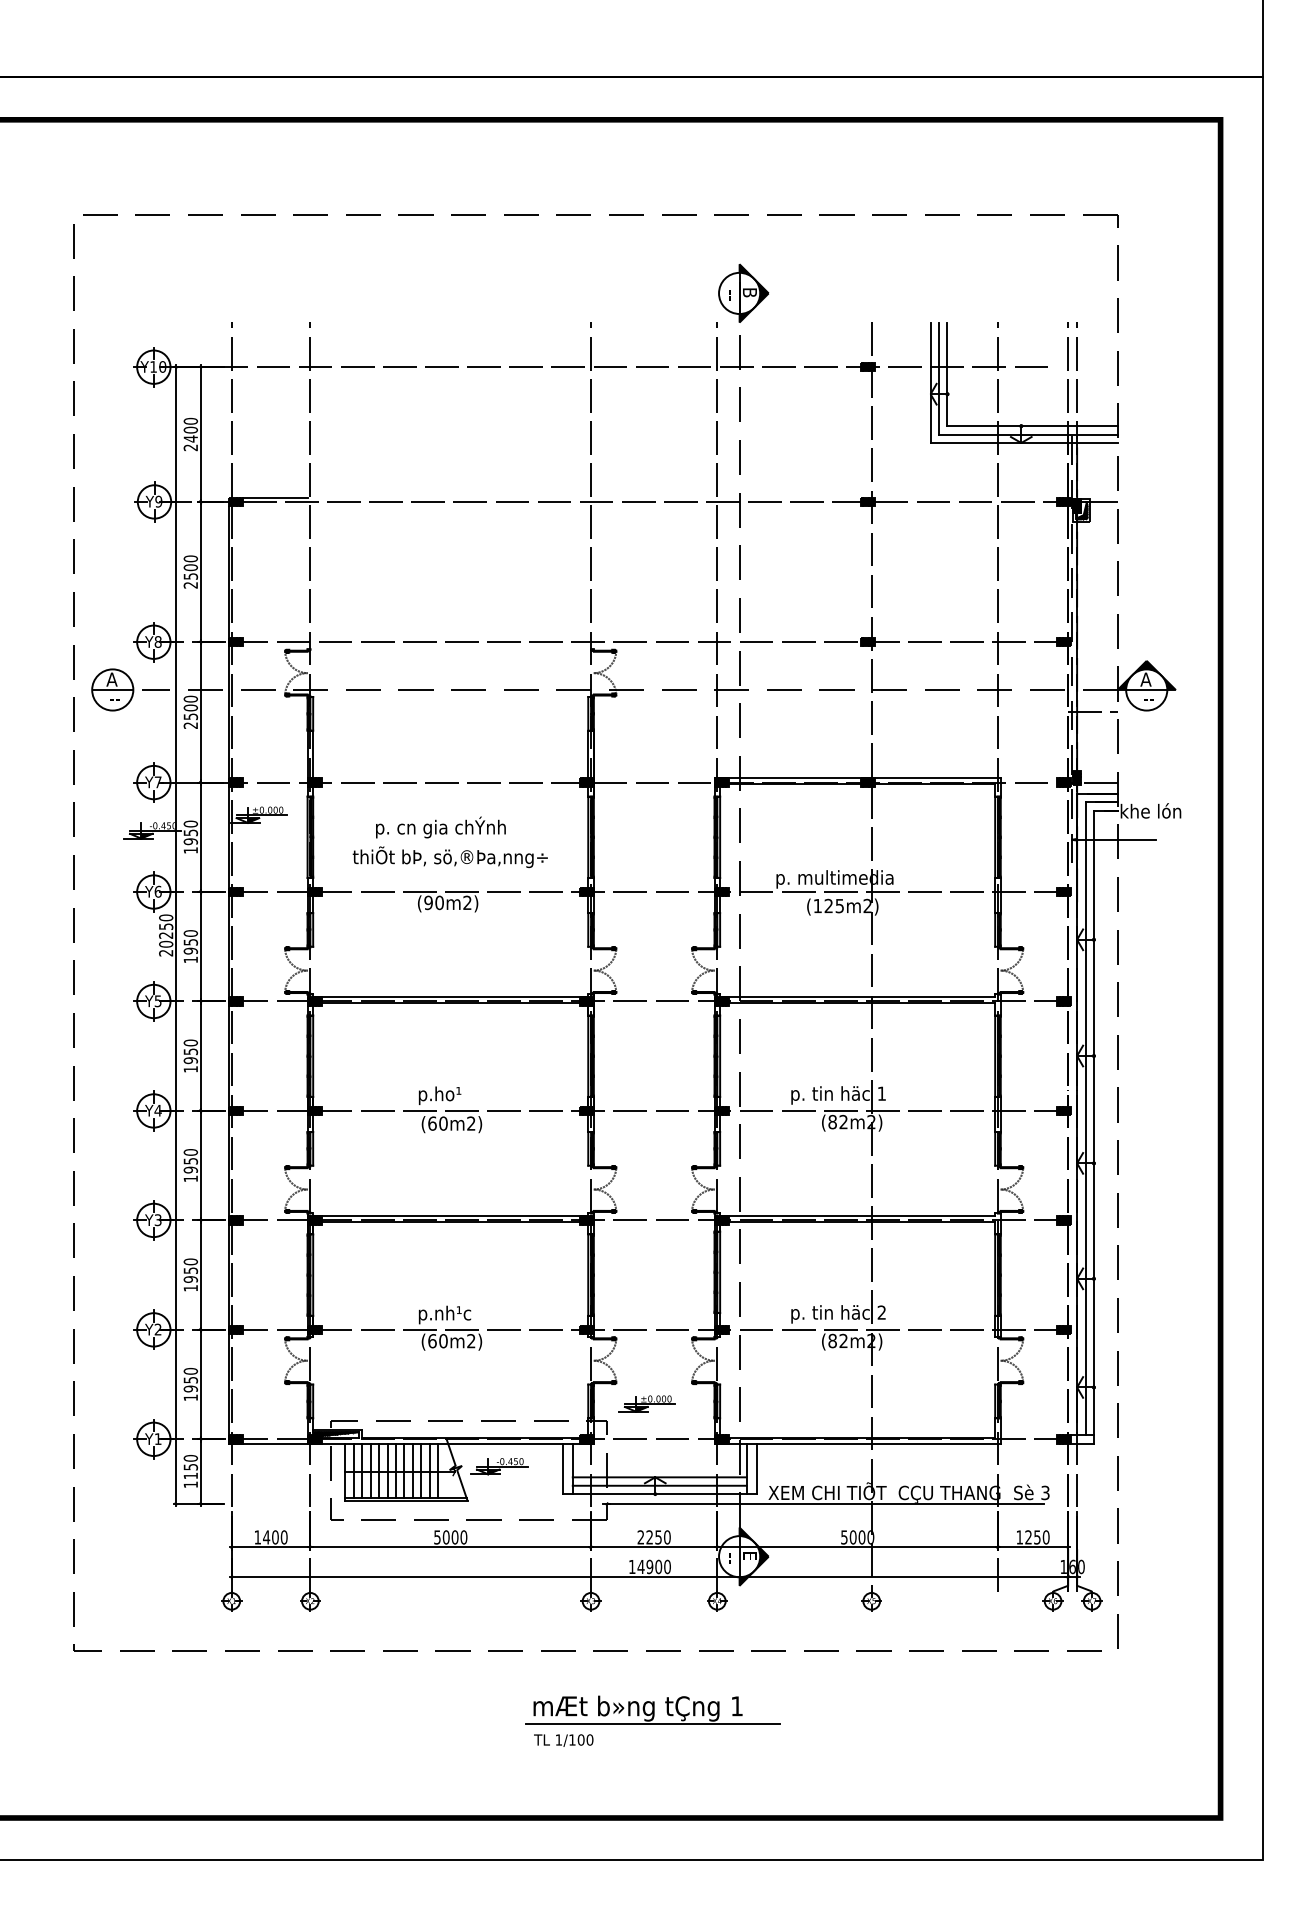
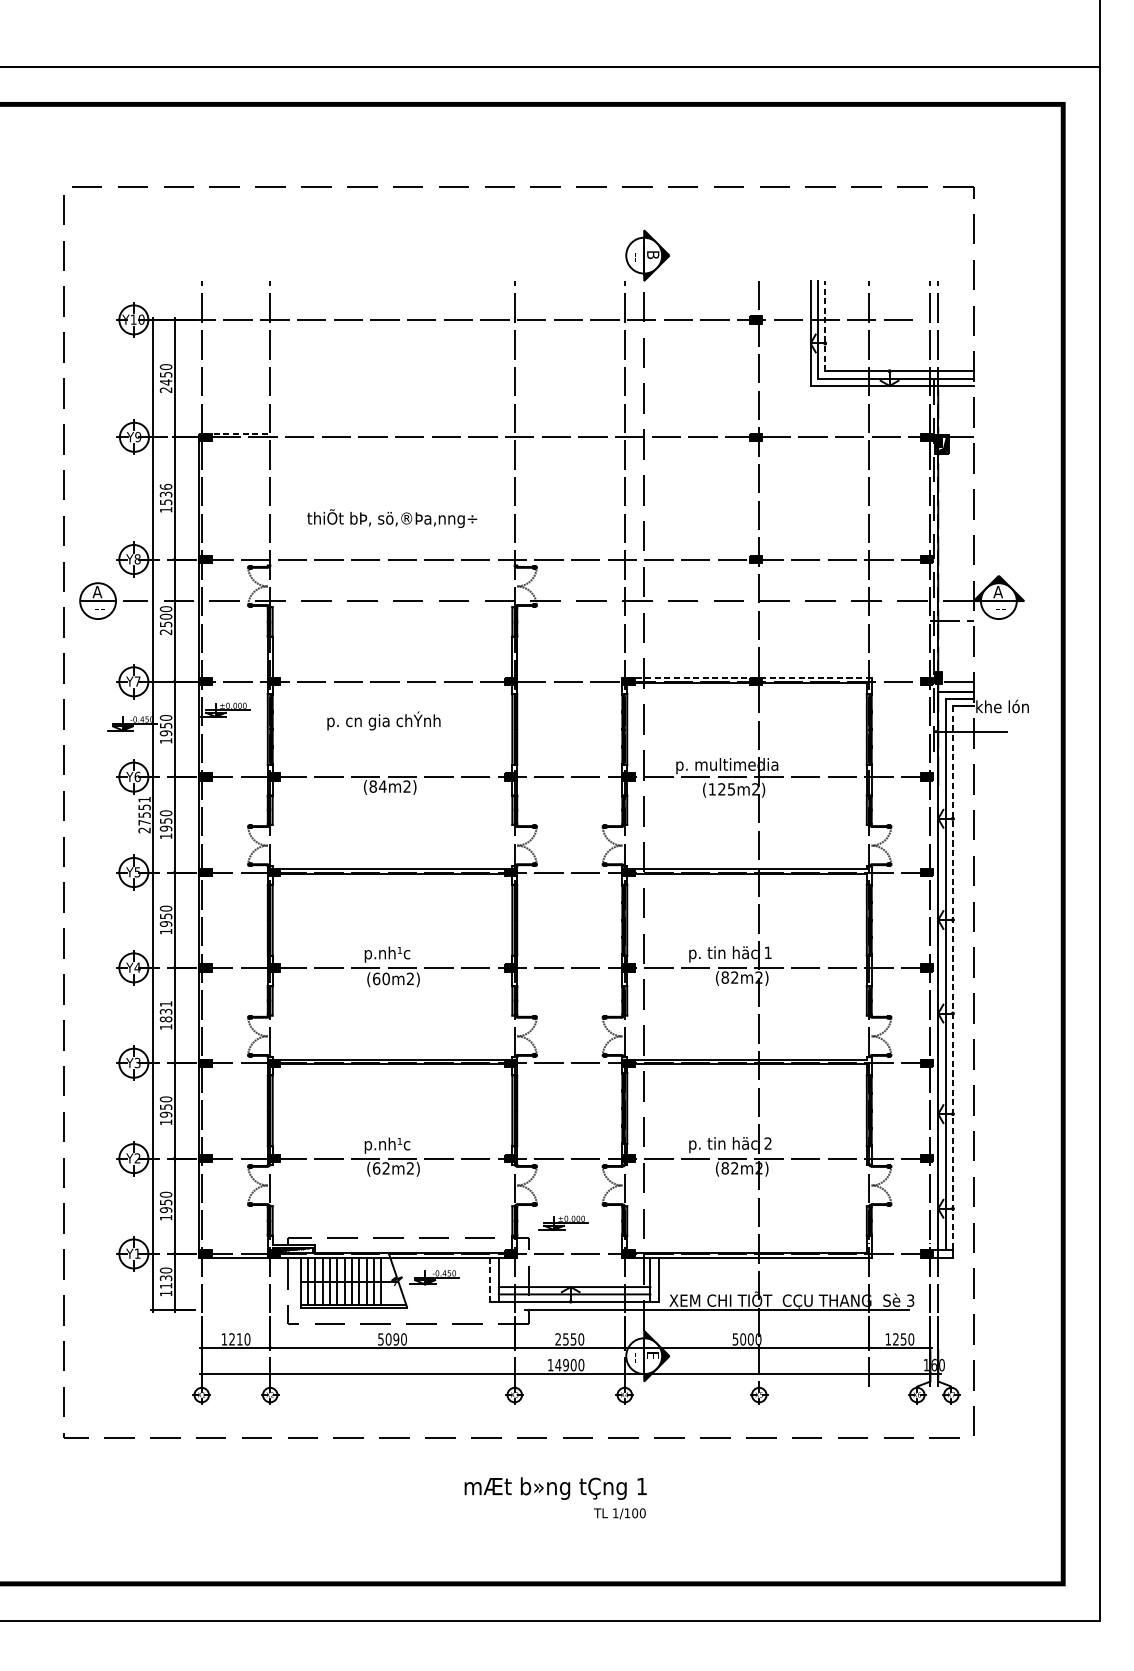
line: (947, 374) -> (825, 326), solid -> dashed
text: (190, 429) -> (165, 374), 2400 -> 2450
line: (274, 497) -> (238, 433), solid -> dashed
text: (190, 571) -> (165, 497), 2500 -> 1536
line: (857, 778) -> (746, 678), solid -> dashed
text: (449, 857) -> (391, 518), moved
text: (434, 902) -> (378, 786), (90m2) -> (84m2)
text: (166, 930) -> (144, 810), 20250 -> 27551
text: (453, 1093) -> (394, 952), p.ho¹ -> p.nh¹c
line: (1093, 1123) -> (952, 978), solid -> dashed
text: (190, 1161) -> (165, 1011), 1950 -> 1831
text: (443, 1341) -> (386, 1168), (60m2) -> (62m2)
text: (190, 1467) -> (165, 1278), 1150 -> 1130
line: (562, 1469) -> (489, 1280), solid -> dashed
text: (270, 1537) -> (235, 1339), 1400 -> 1210
text: (454, 1537) -> (395, 1339), 5000 -> 5090
text: (649, 1537) -> (565, 1339), 2250 -> 2550
line: (652, 1724) -> (568, 1502), removed
text: (563, 1740) -> (619, 1513), moved

